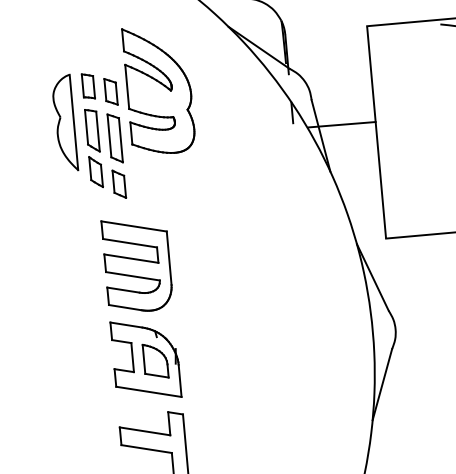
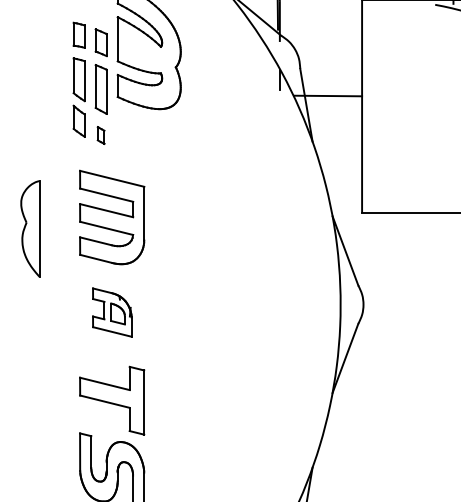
part: (64, 122) -> (30, 228), moved
part: (118, 184) -> (100, 135), size x0.6
part: (146, 359) -> (112, 312), size x0.6

